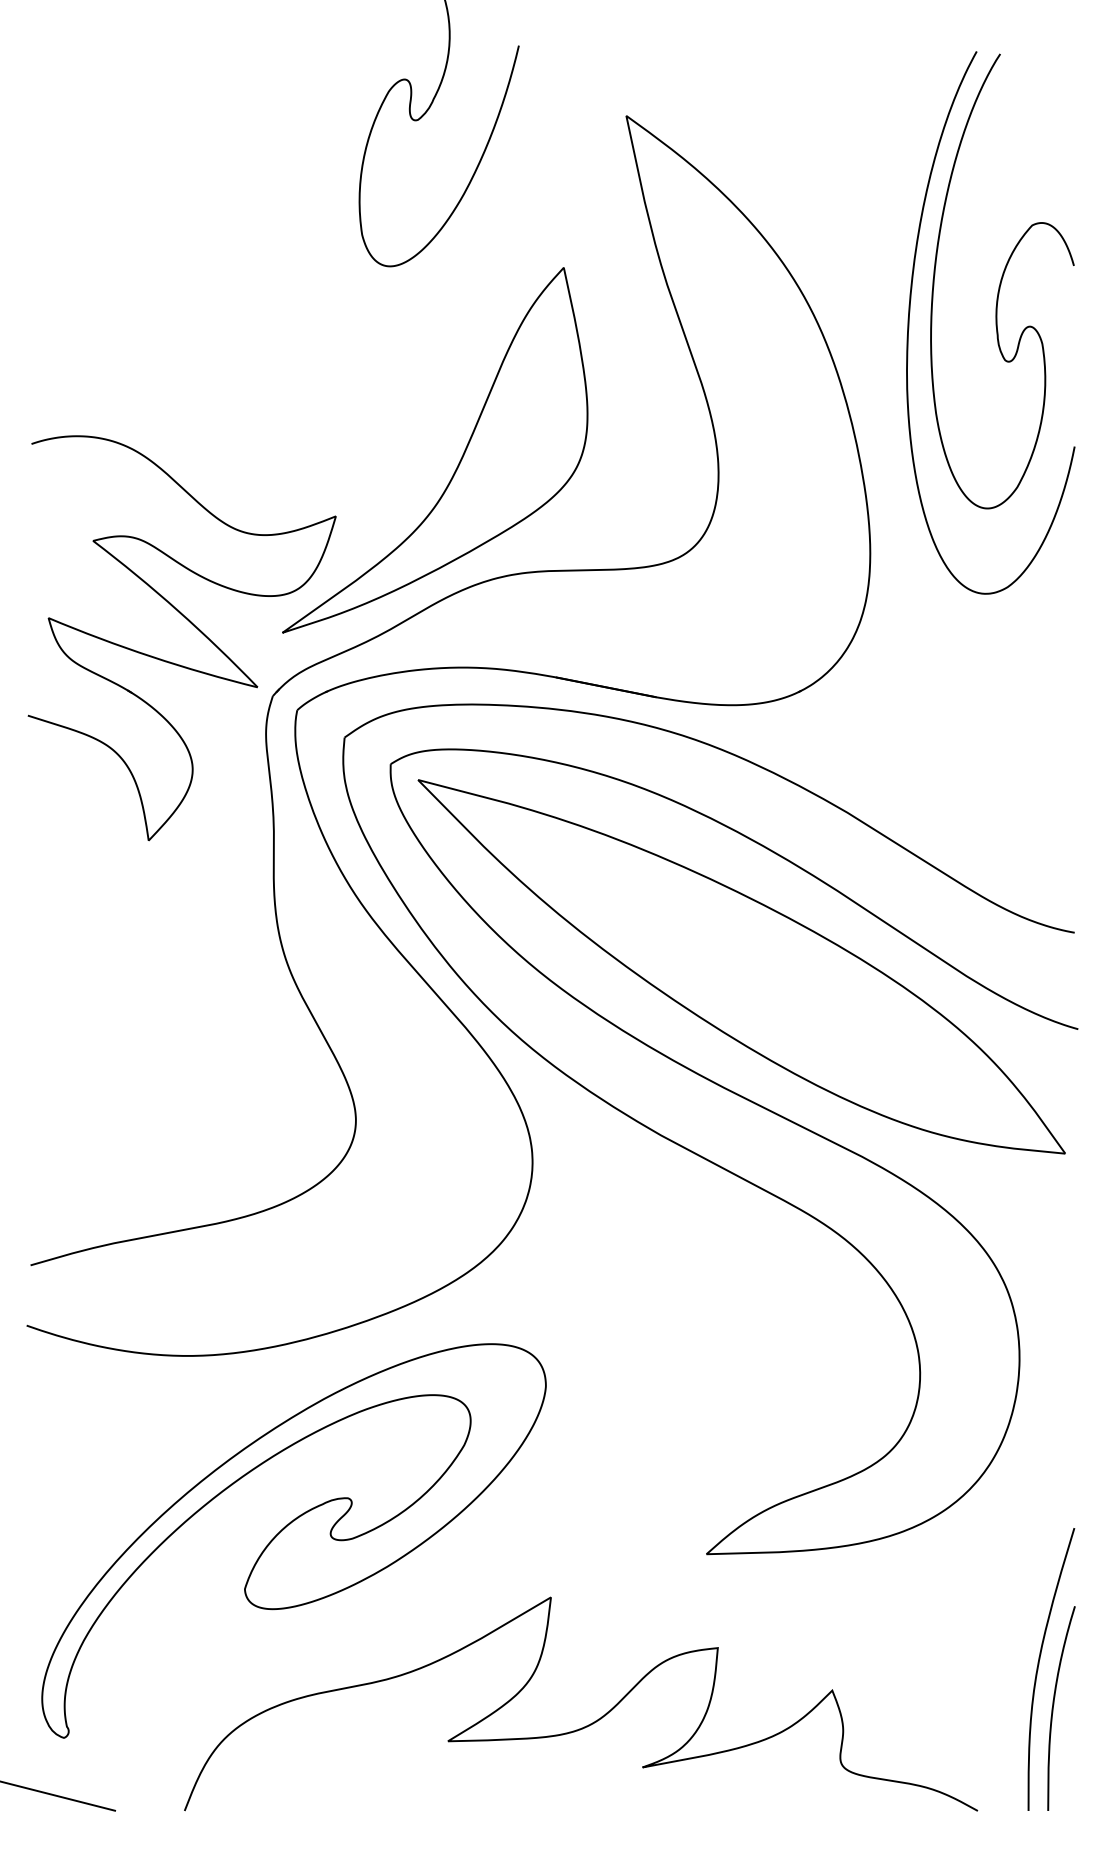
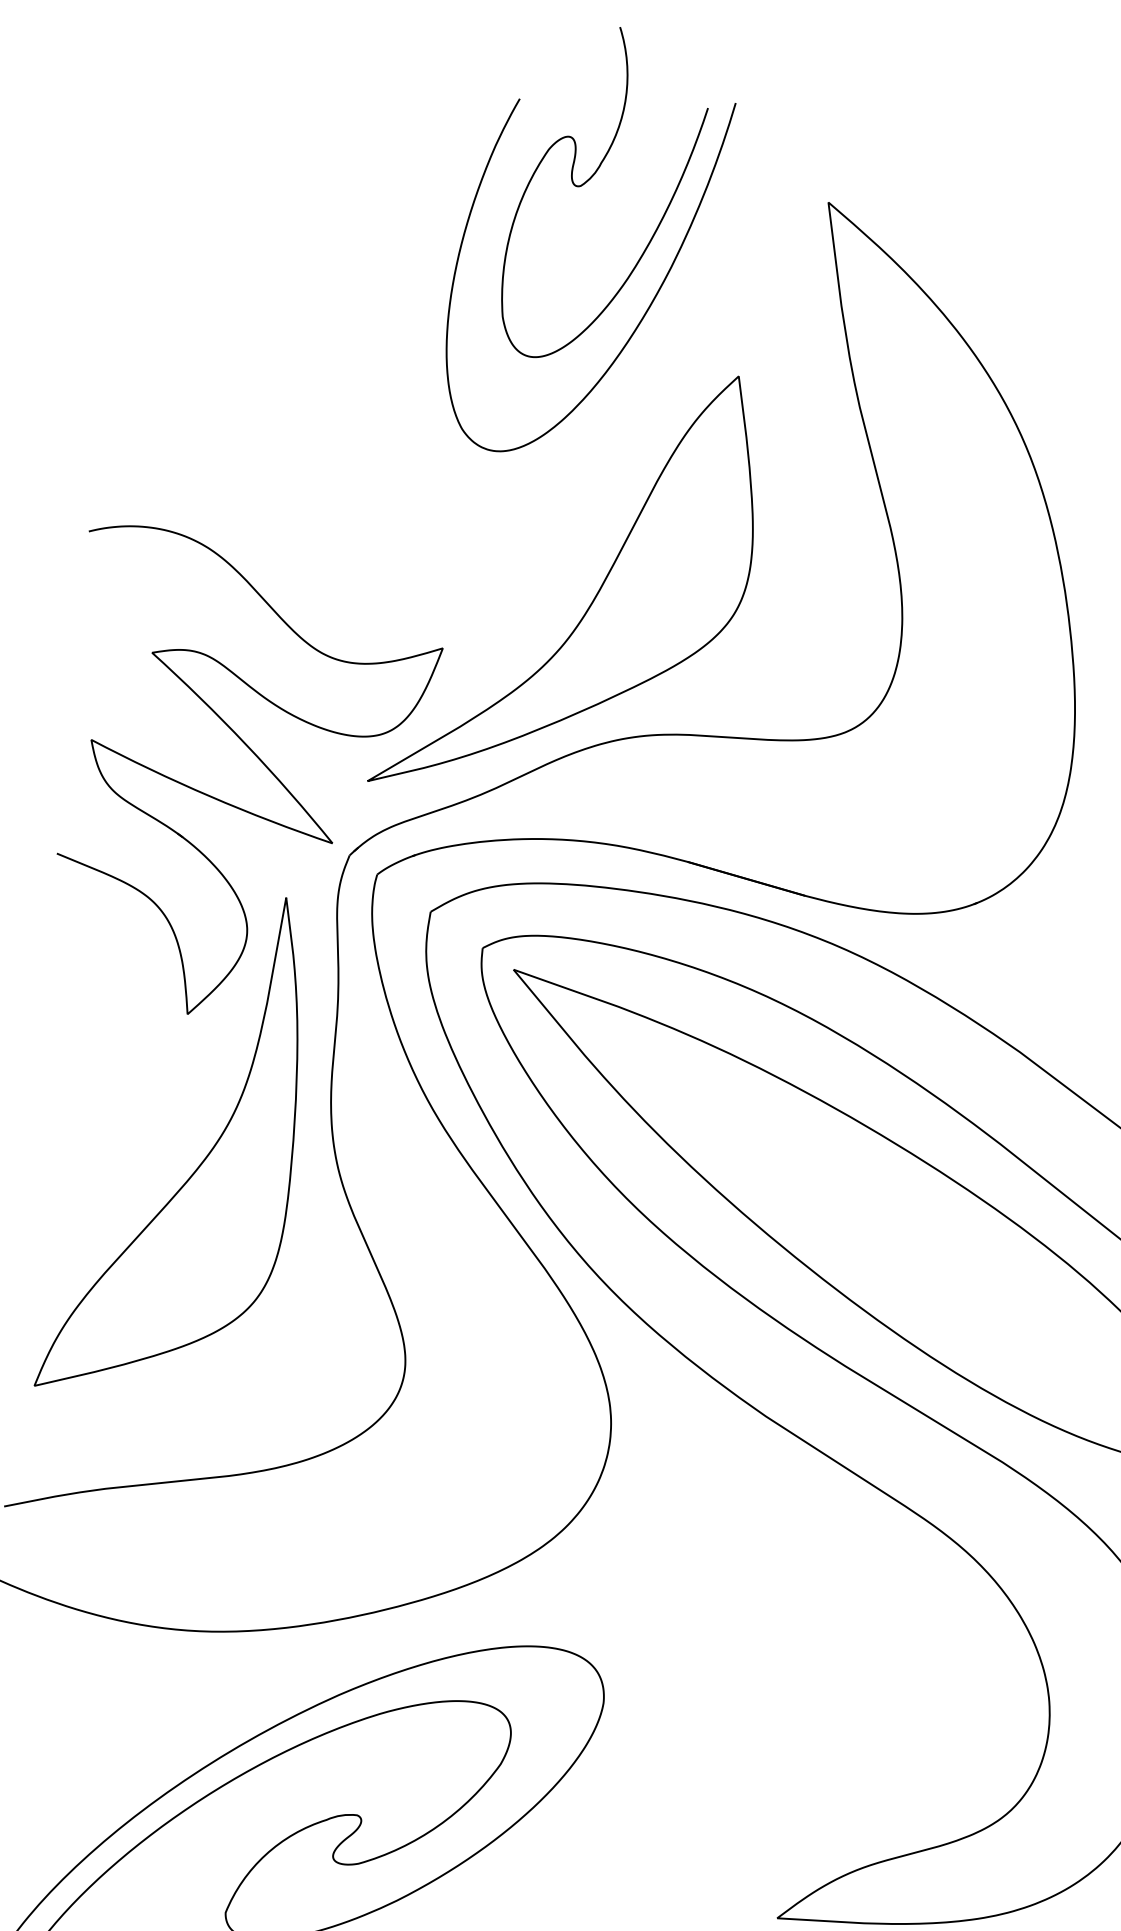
curve: (481, 219) -> (645, 310), added
part: (170, 963) -> (200, 1162), added

